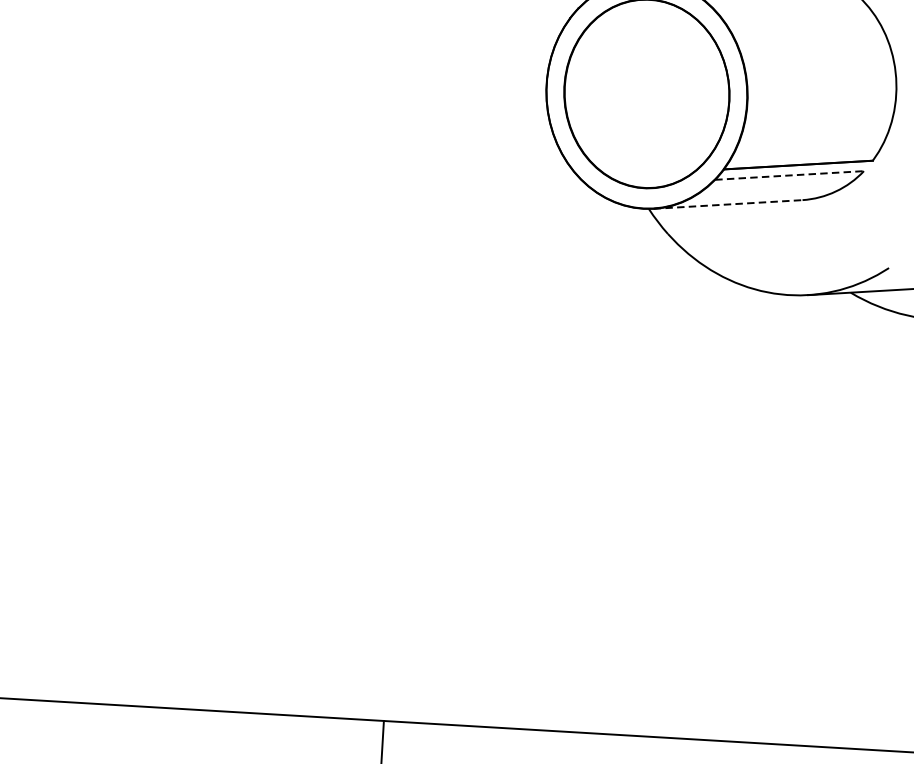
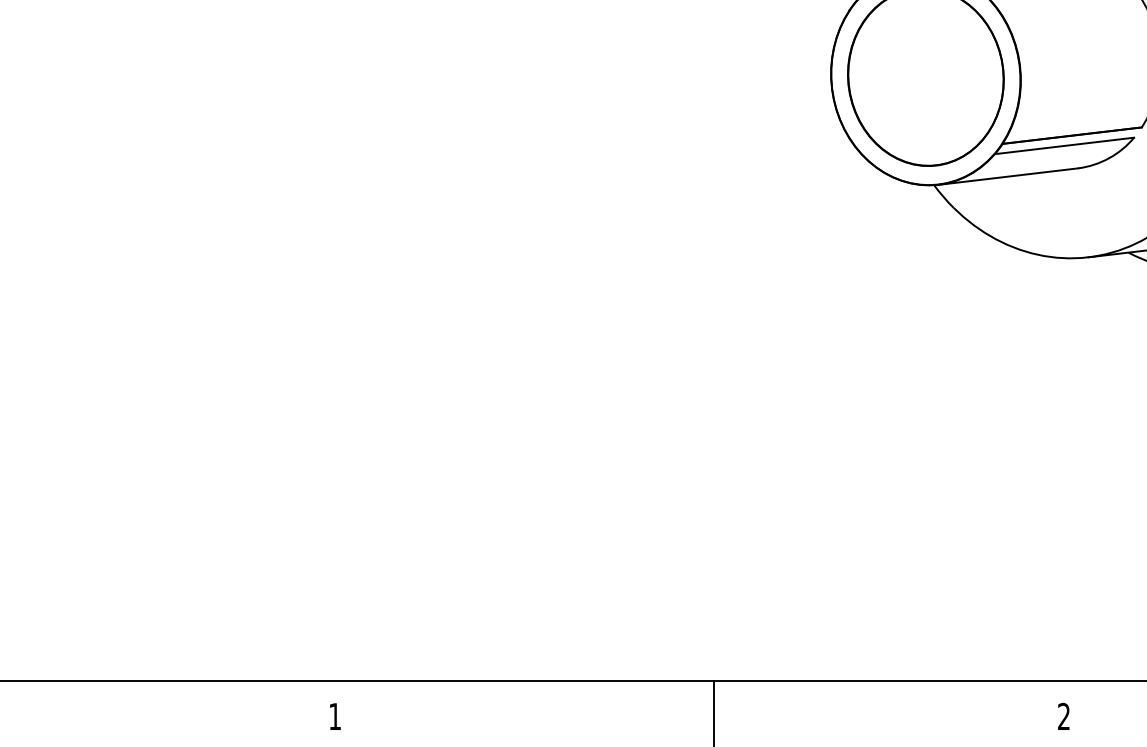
line: (790, 175) -> (1065, 145), dashed -> solid
line: (728, 204) -> (1008, 176), dashed -> solid

